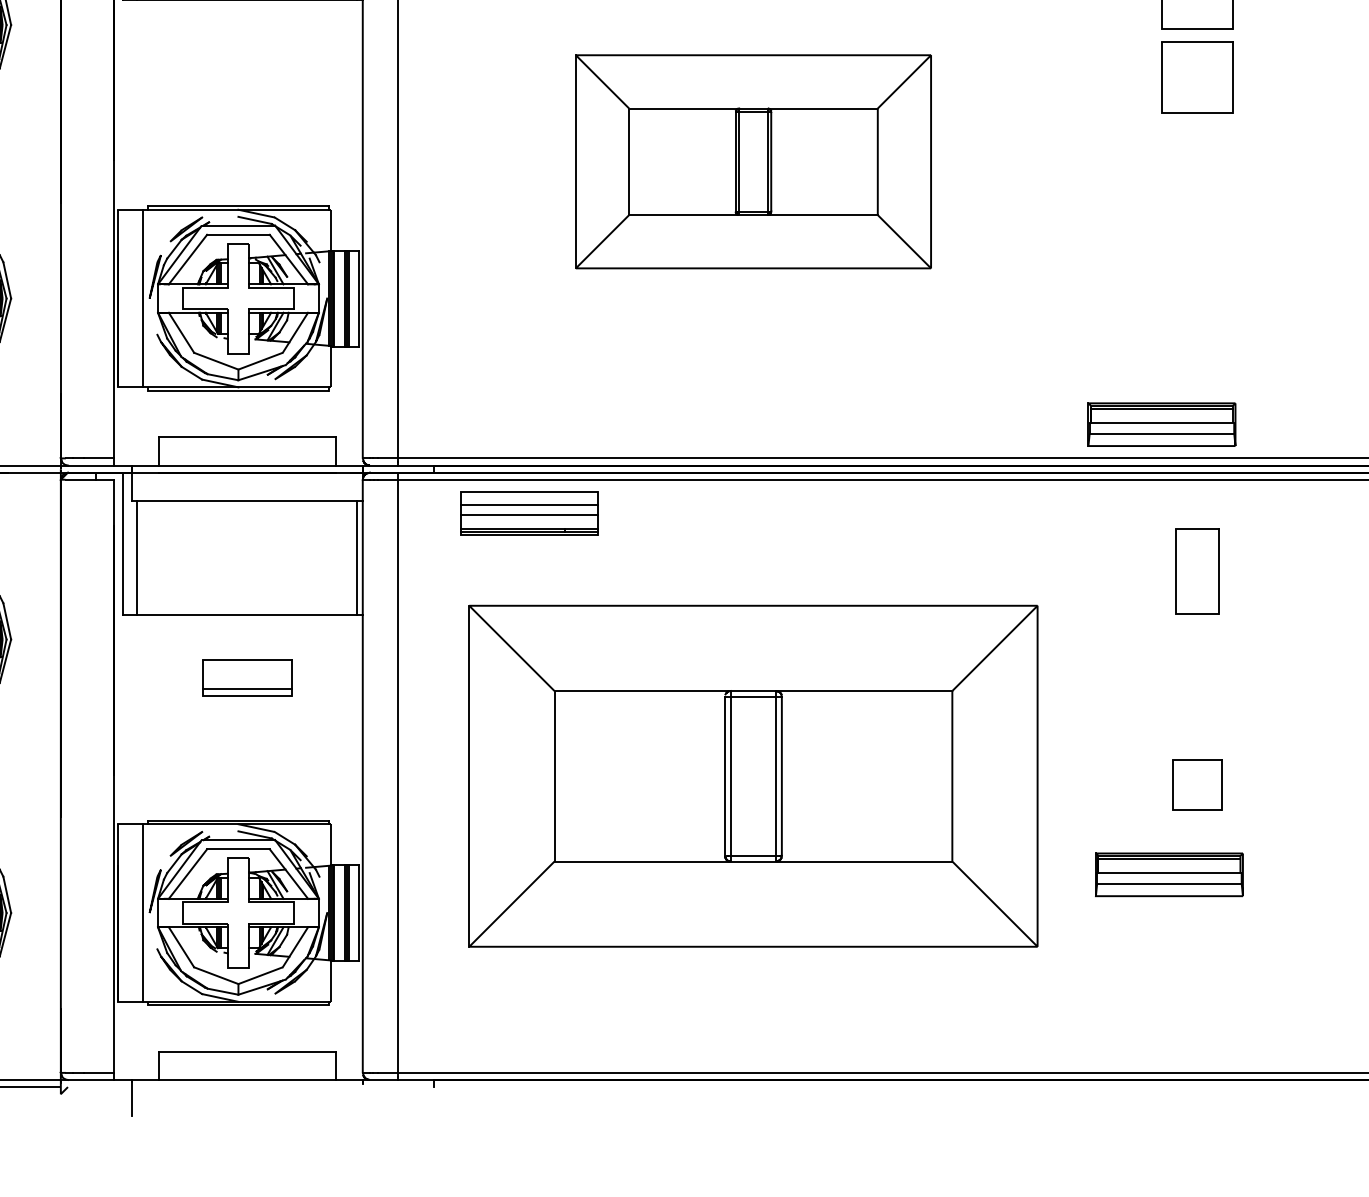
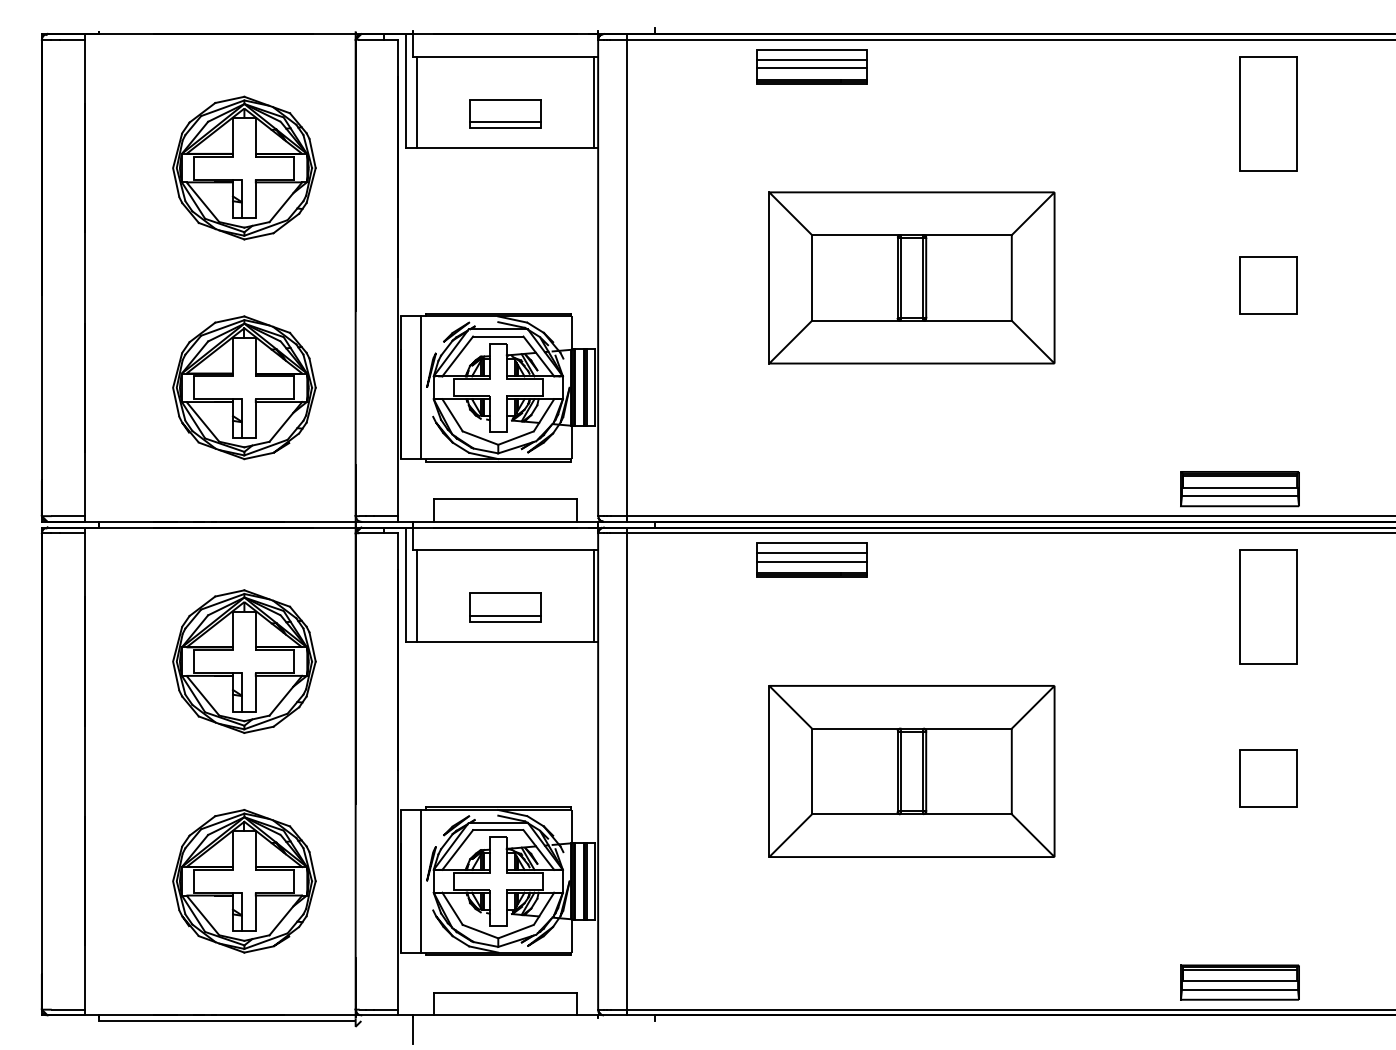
part: (1197, 77) -> (1268, 285), moved
part: (528, 512) -> (811, 559), moved
part: (1197, 570) -> (1268, 606), size x1.67
part: (247, 677) -> (505, 607), moved
part: (752, 776) -> (911, 771), size x0.62
part: (1197, 785) -> (1268, 778), size x1.43
part: (1168, 874) -> (1239, 982), moved

